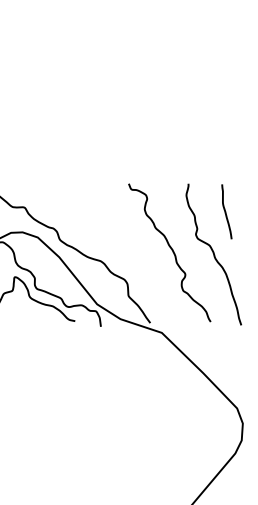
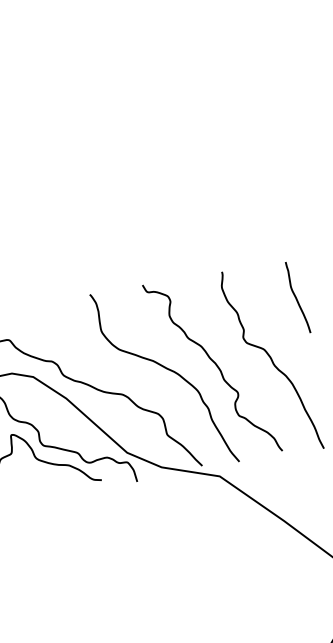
curve: (226, 211) -> (297, 297), moved
curve: (135, 248) -> (165, 369), added

